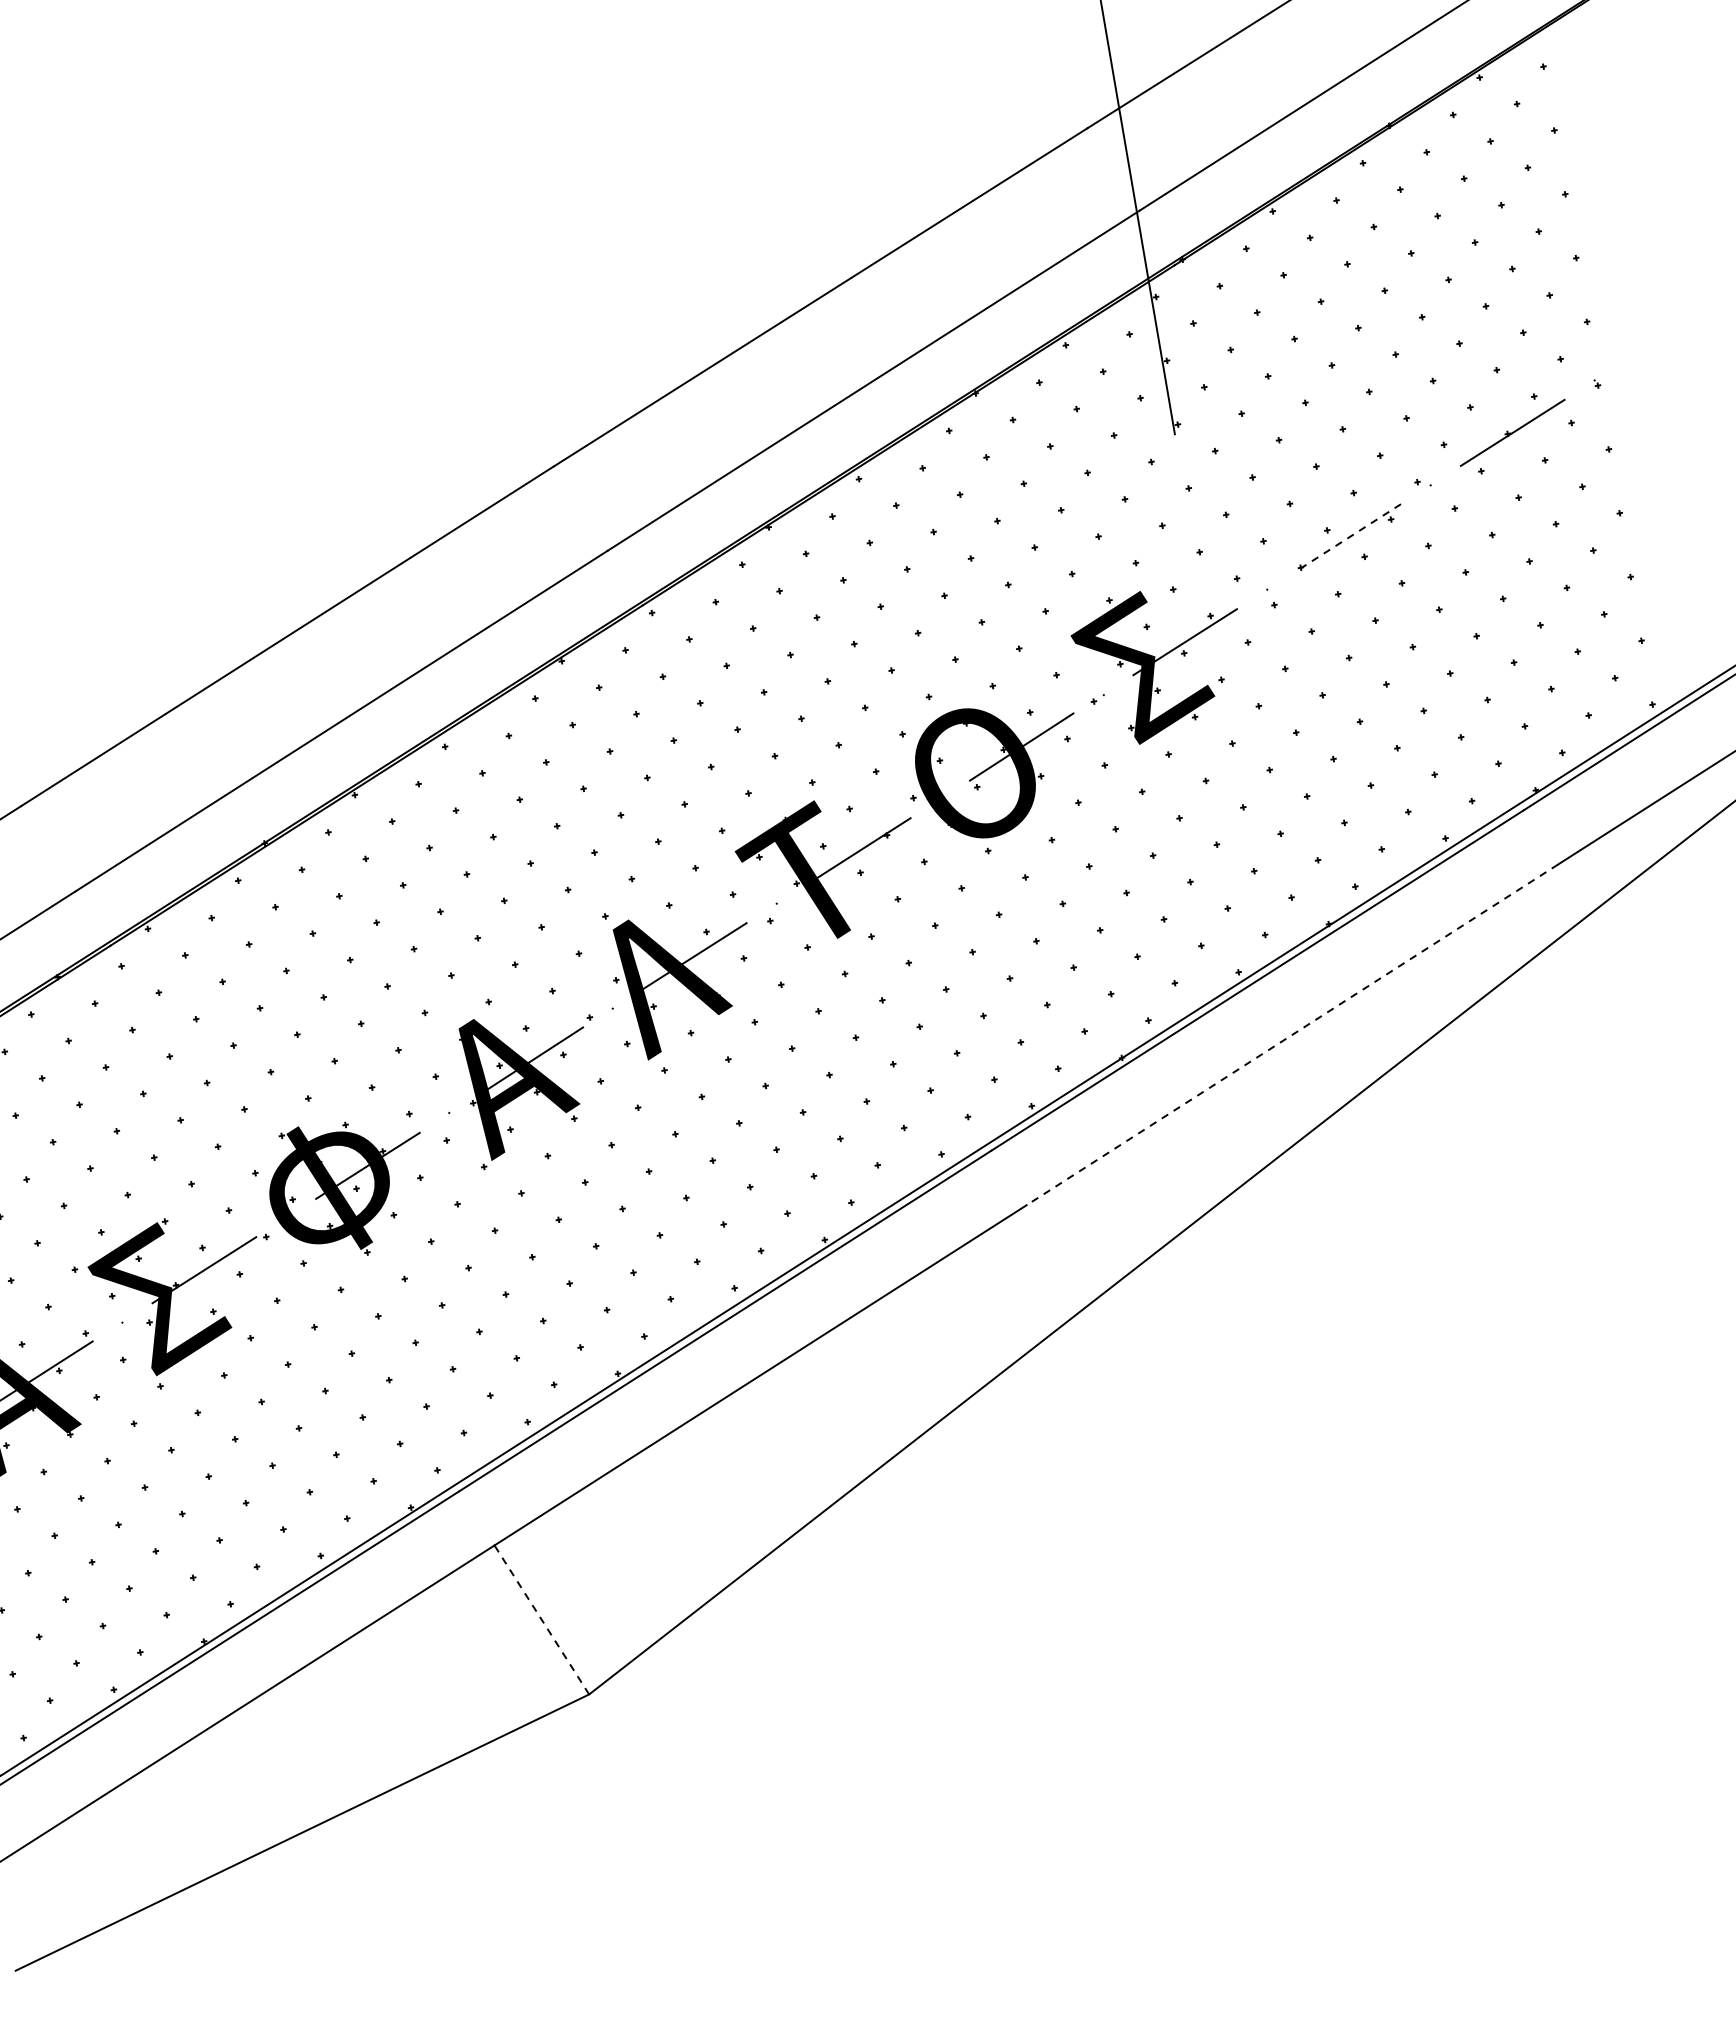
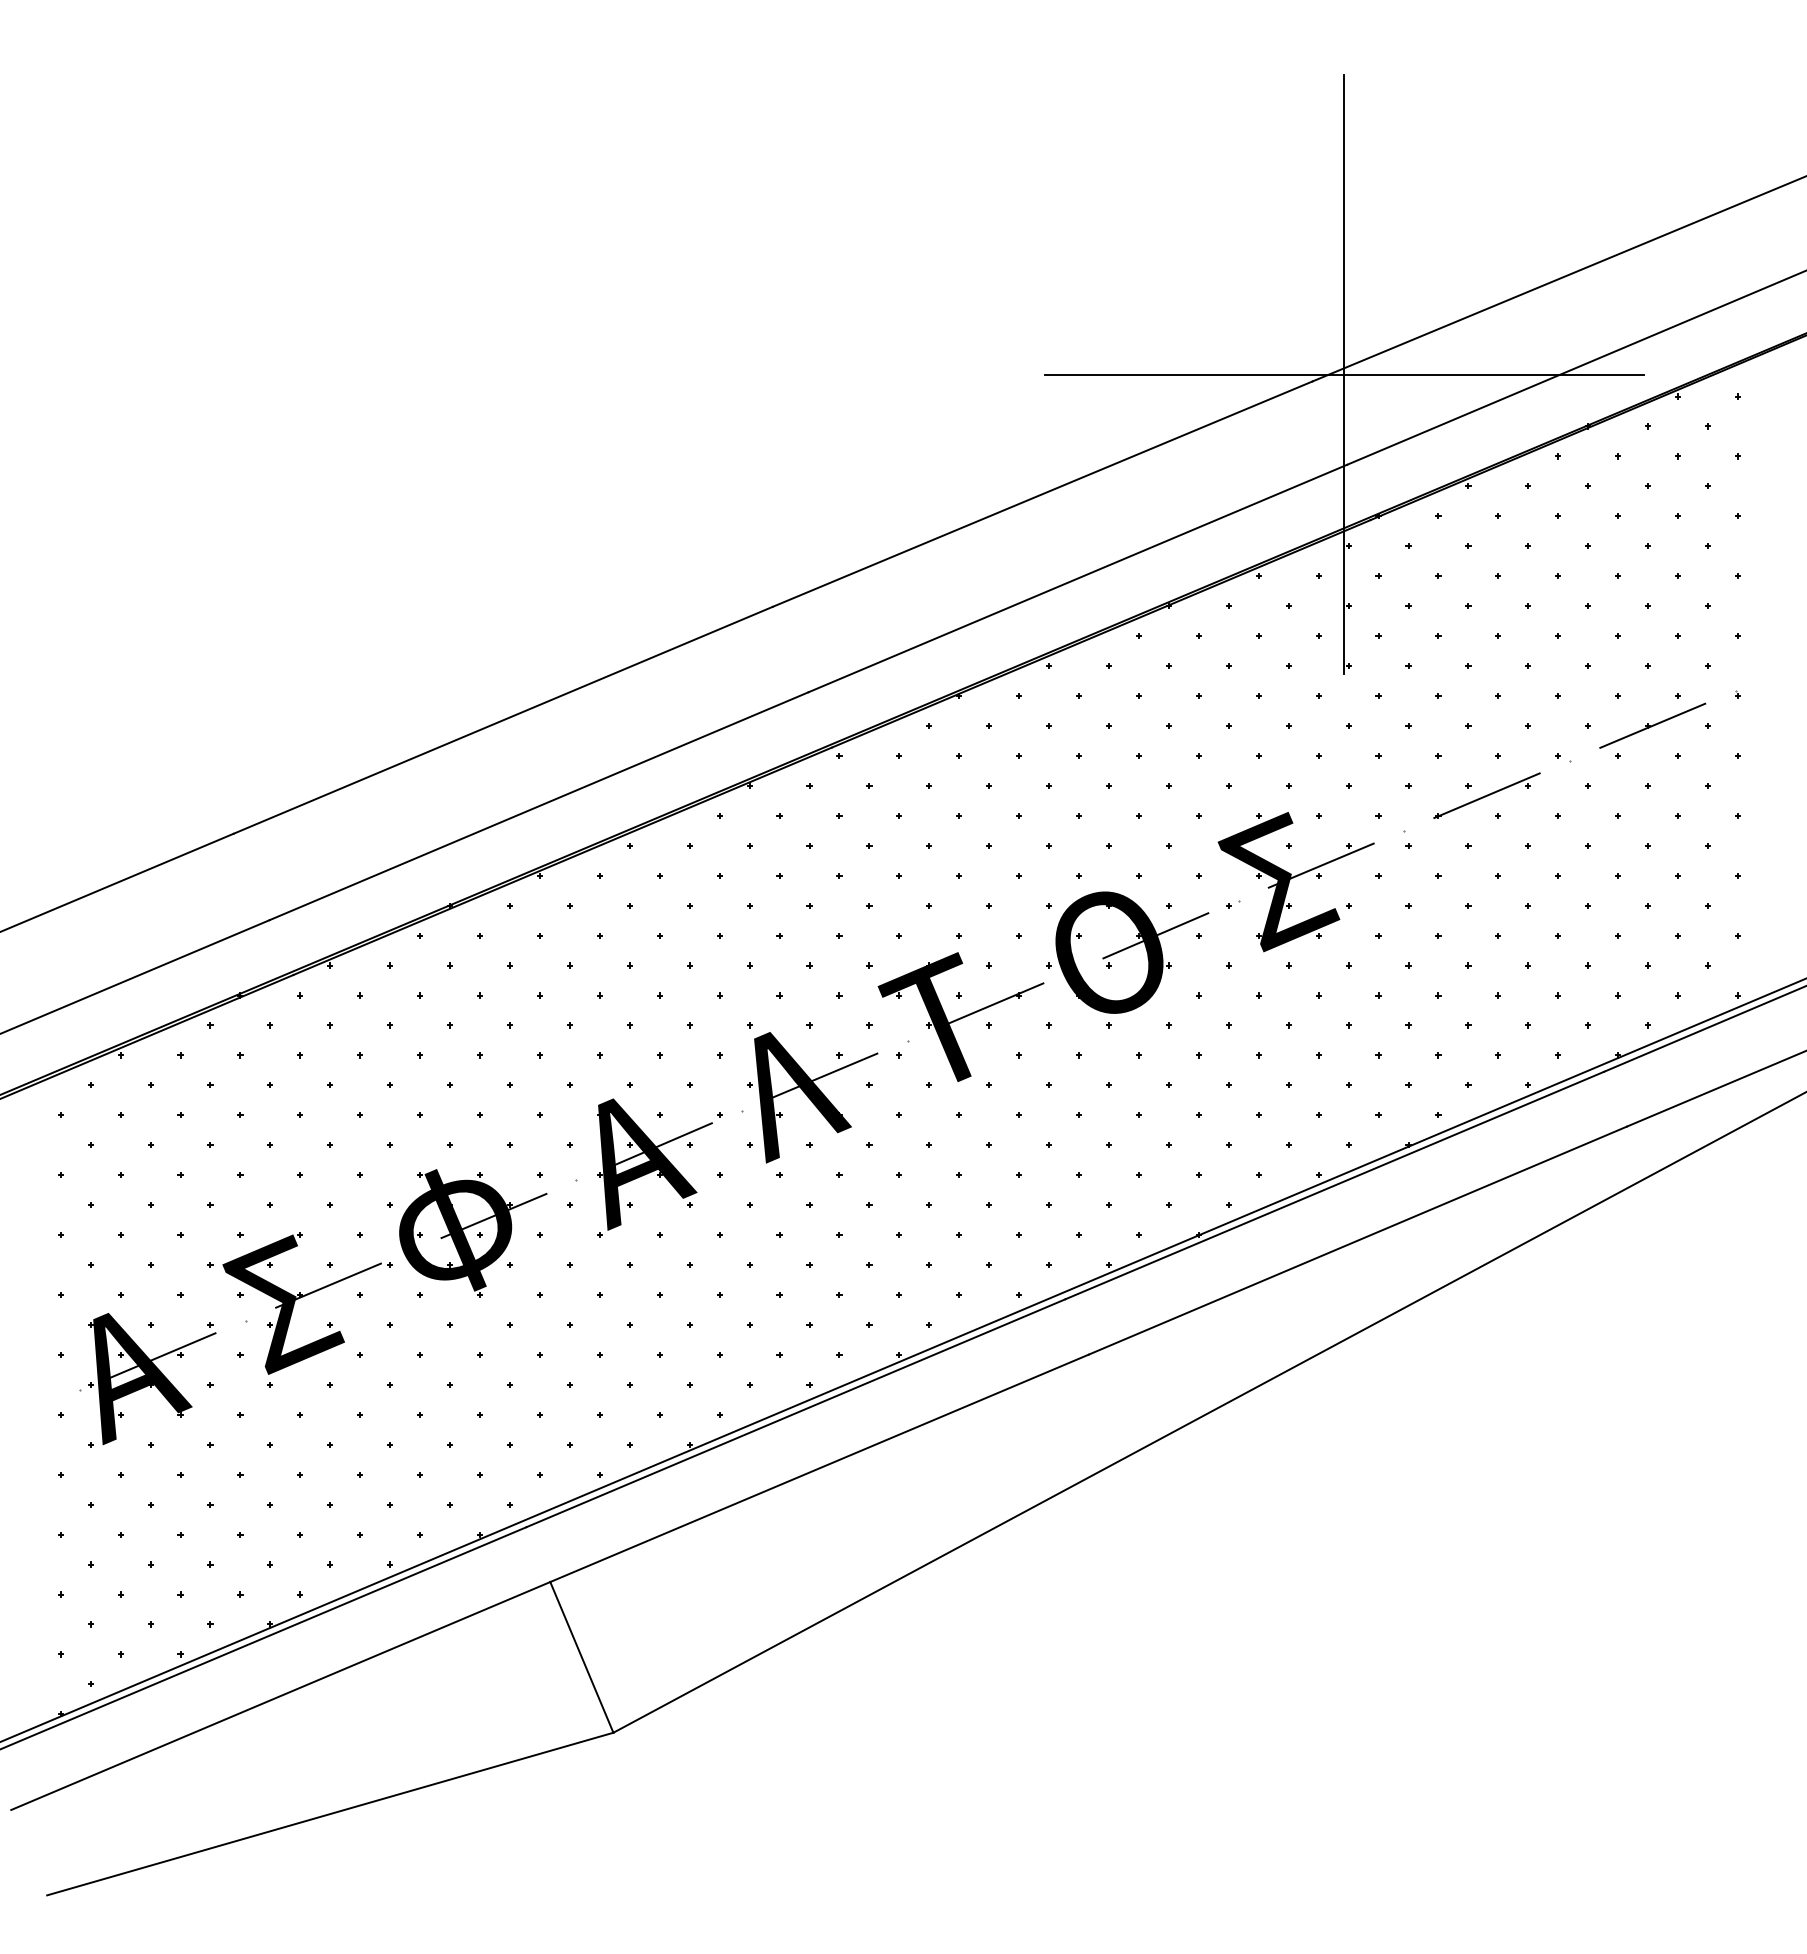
line: (1119, 115) -> (1343, 374), added
line: (1348, 537) -> (1486, 795), dashed -> solid
line: (1291, 1034) -> (1357, 1240), dashed -> solid
line: (541, 1620) -> (581, 1657), dashed -> solid

